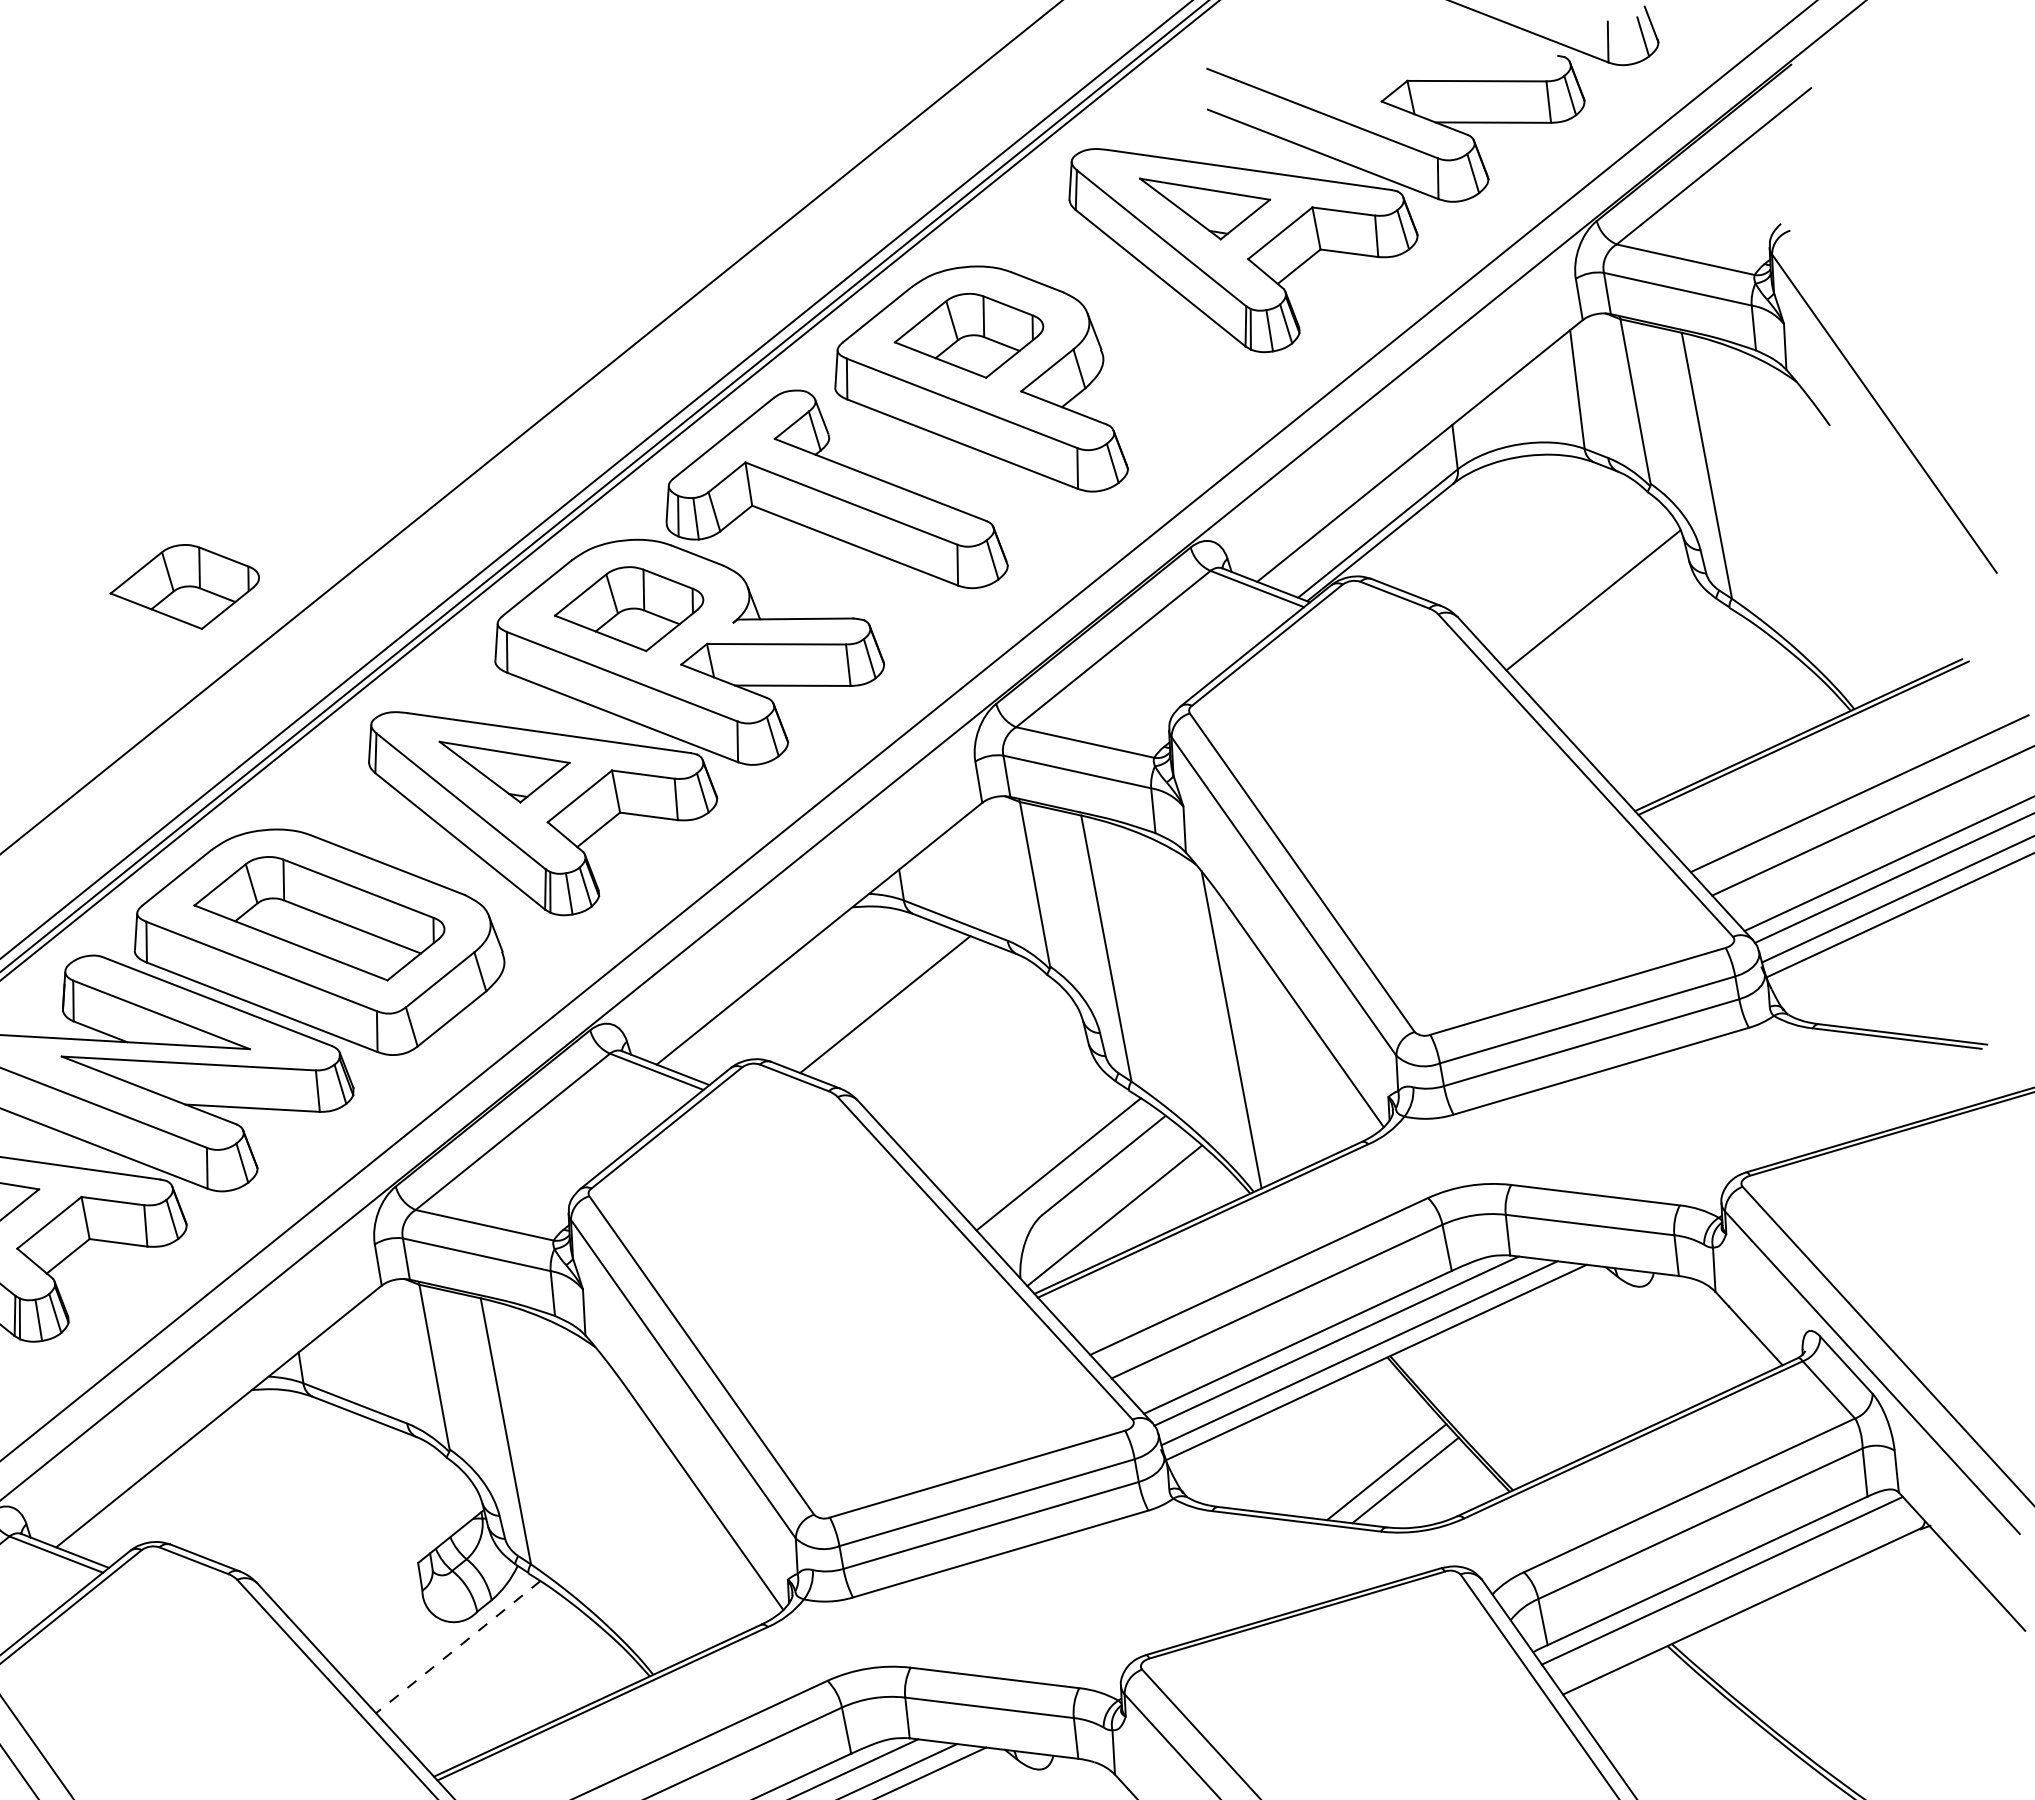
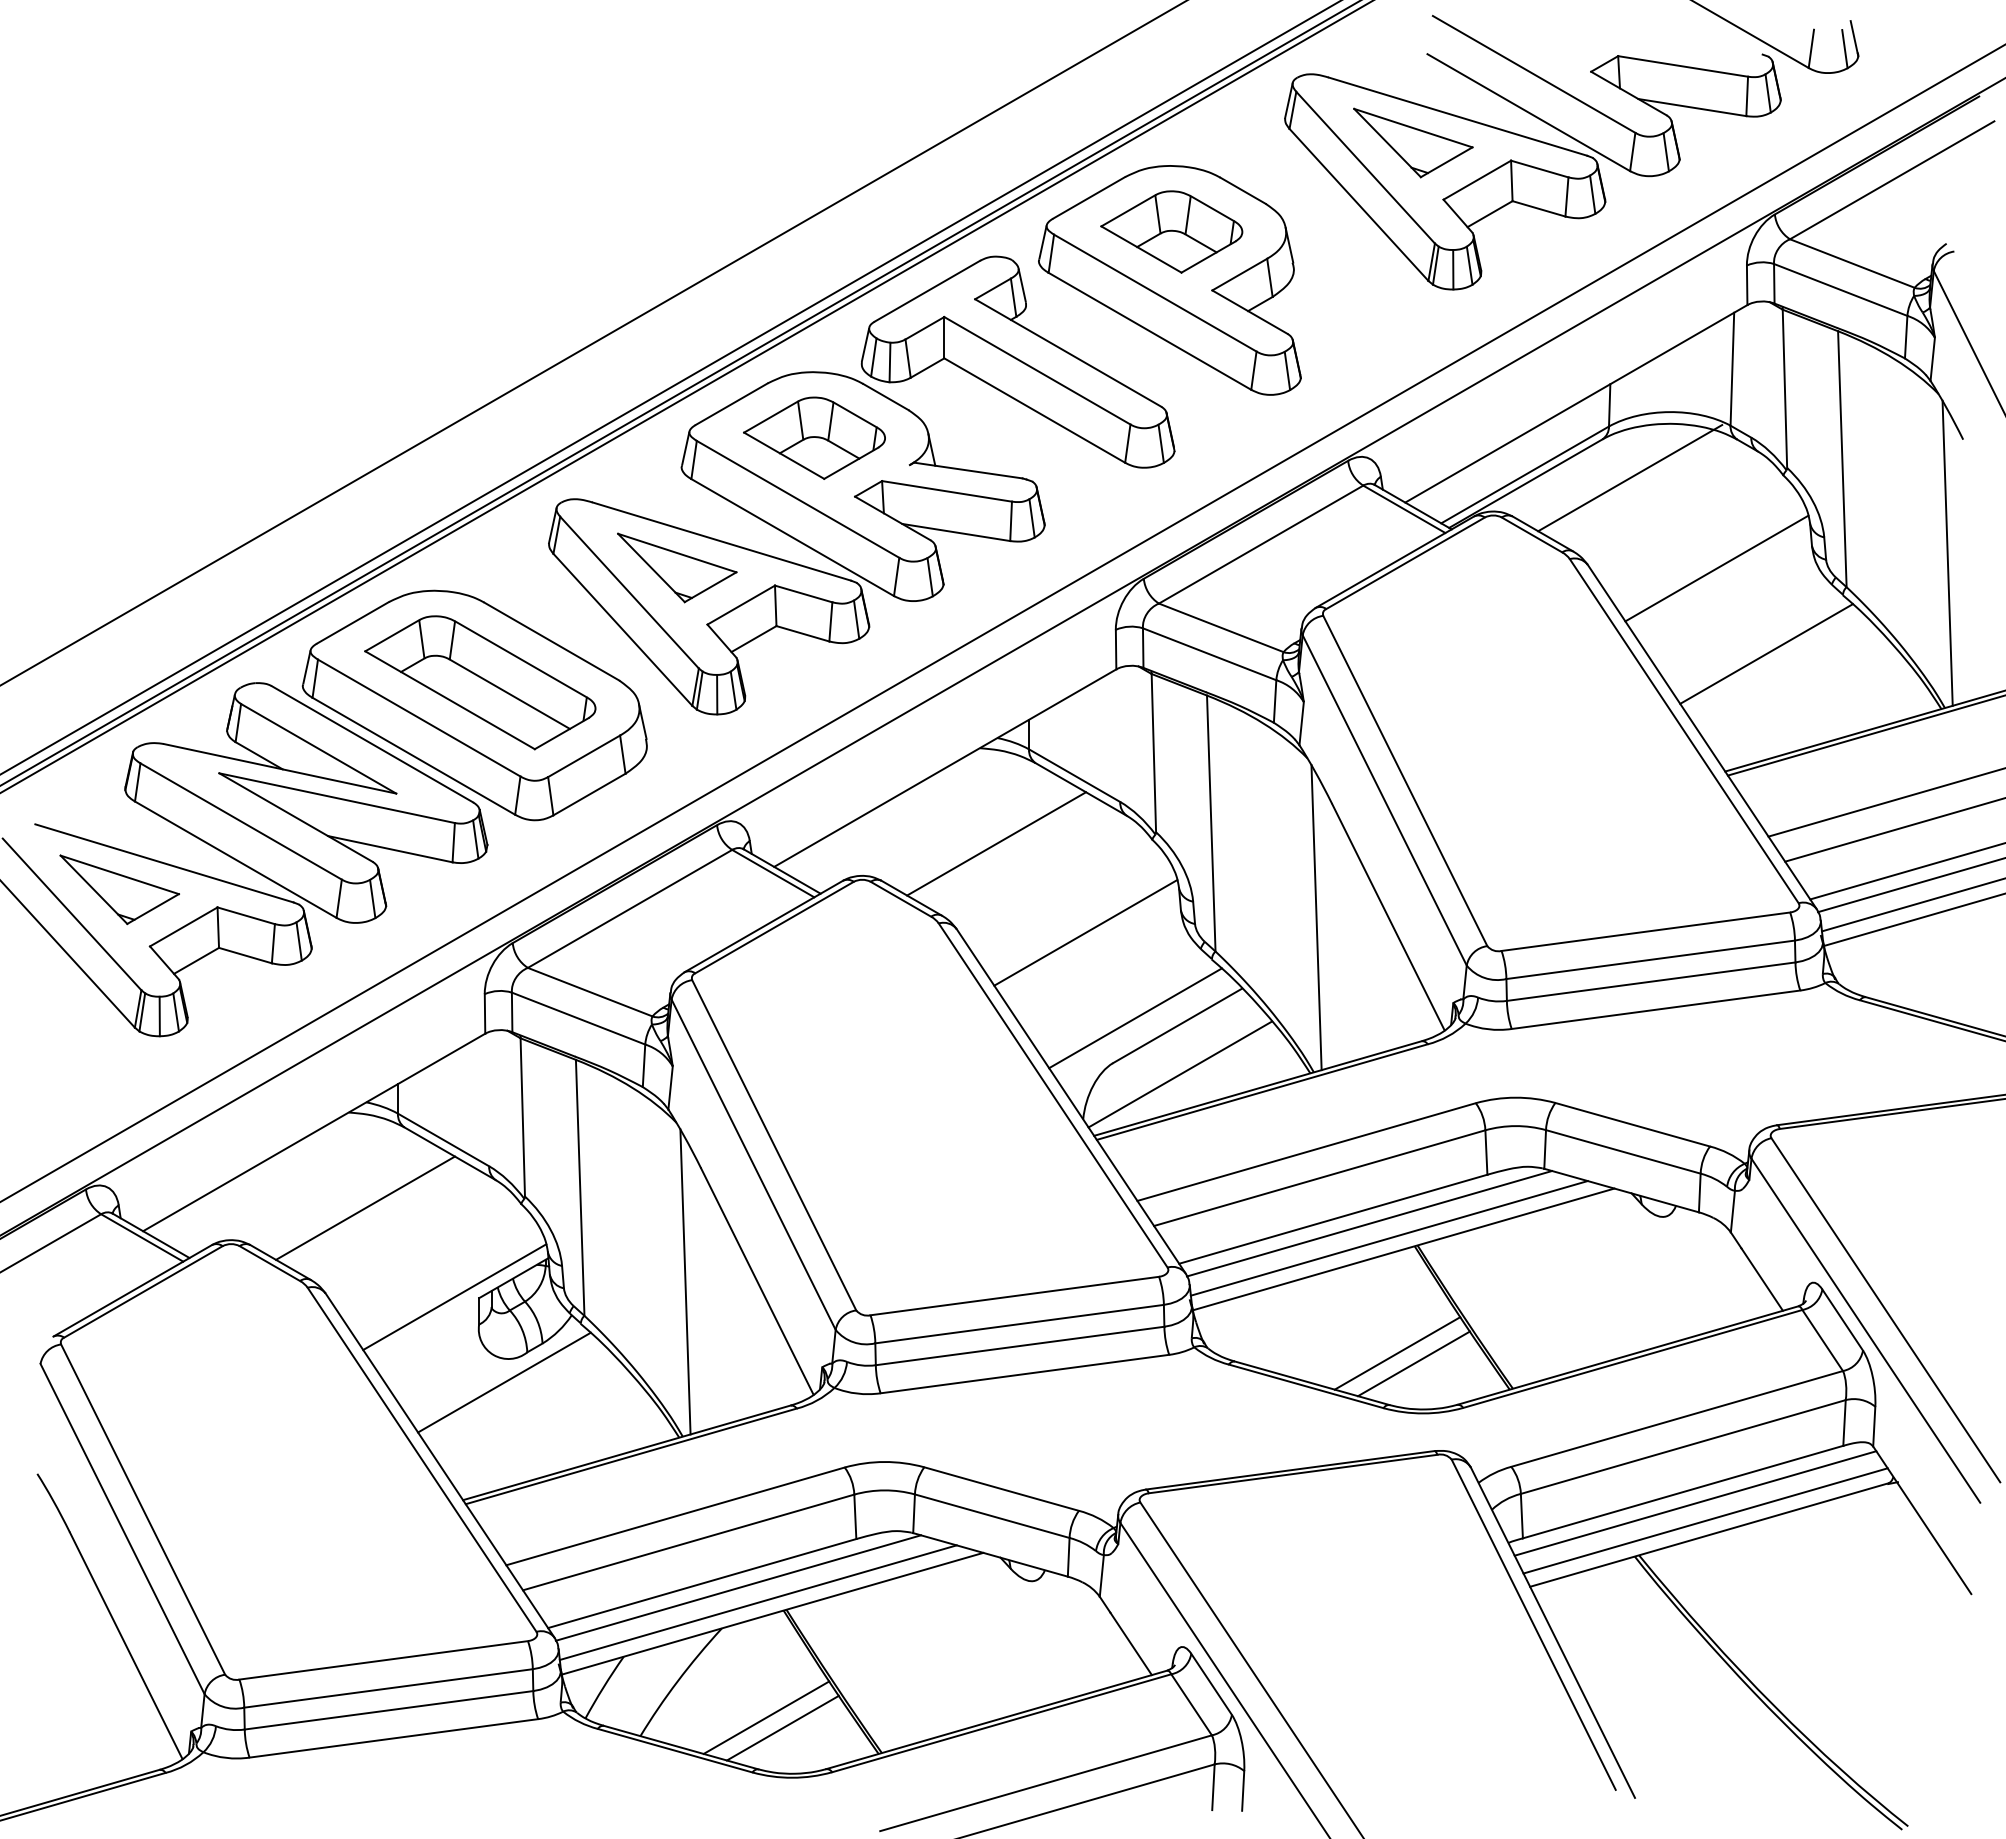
line: (1488, 520) -> (1630, 478), added
line: (1831, 546) -> (1947, 552), added
part: (185, 587) -> (402, 352), removed
line: (1659, 681) -> (1766, 653), added
line: (992, 1082) -> (1085, 932), added
line: (284, 1486) -> (365, 1207), added
line: (631, 1512) -> (685, 1281), added
line: (392, 1566) -> (454, 1297), added
line: (1735, 1596) -> (1705, 1520), added
line: (458, 1647) -> (504, 1382), dashed -> solid

